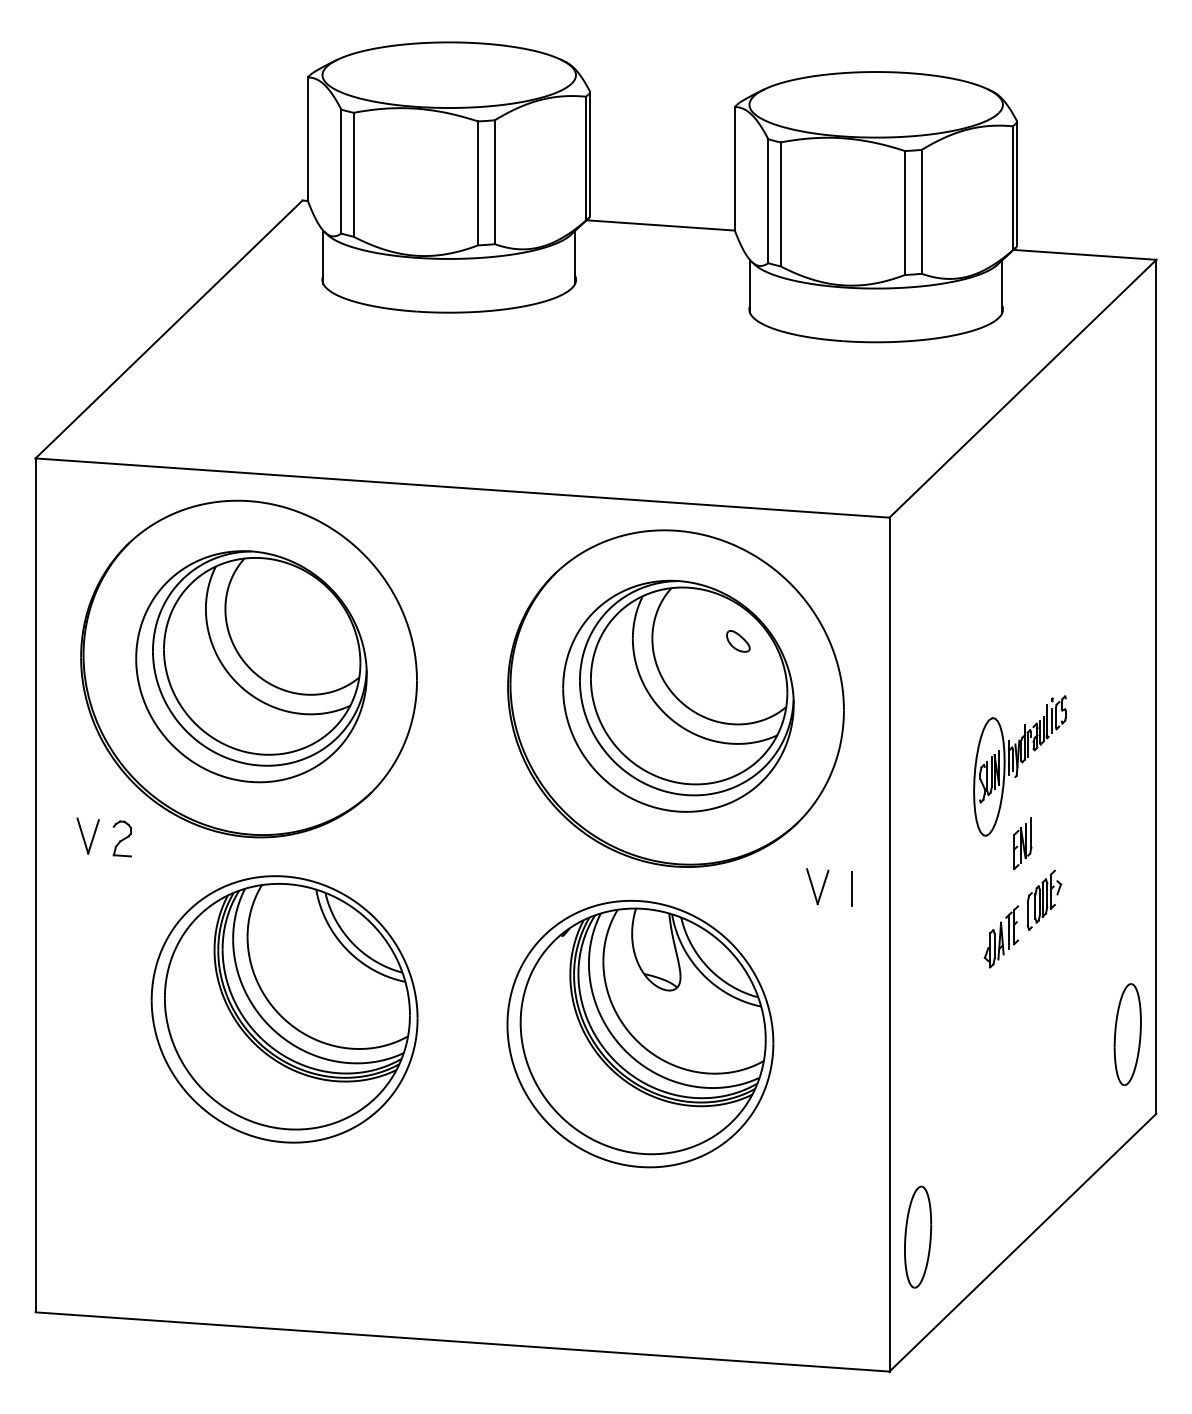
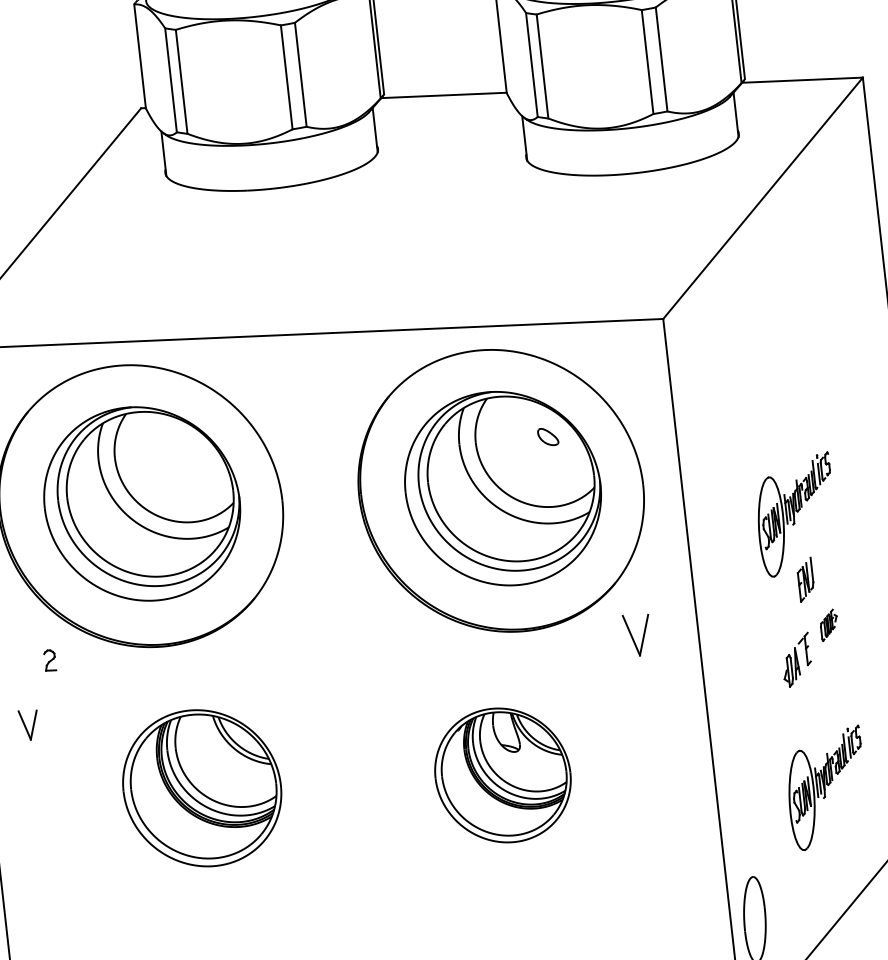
part: (87, 835) -> (28, 724), moved
part: (121, 838) -> (49, 660), size x0.7
part: (817, 886) -> (637, 635), size x1.4
line: (851, 889) -> (666, 634), removed
part: (1044, 899) -> (829, 624), size x0.6
line: (1008, 932) -> (802, 655), removed
part: (284, 1009) -> (202, 788), size x0.7
part: (640, 1033) -> (502, 775), size x0.6
part: (1019, 1091) -> (826, 787), added

